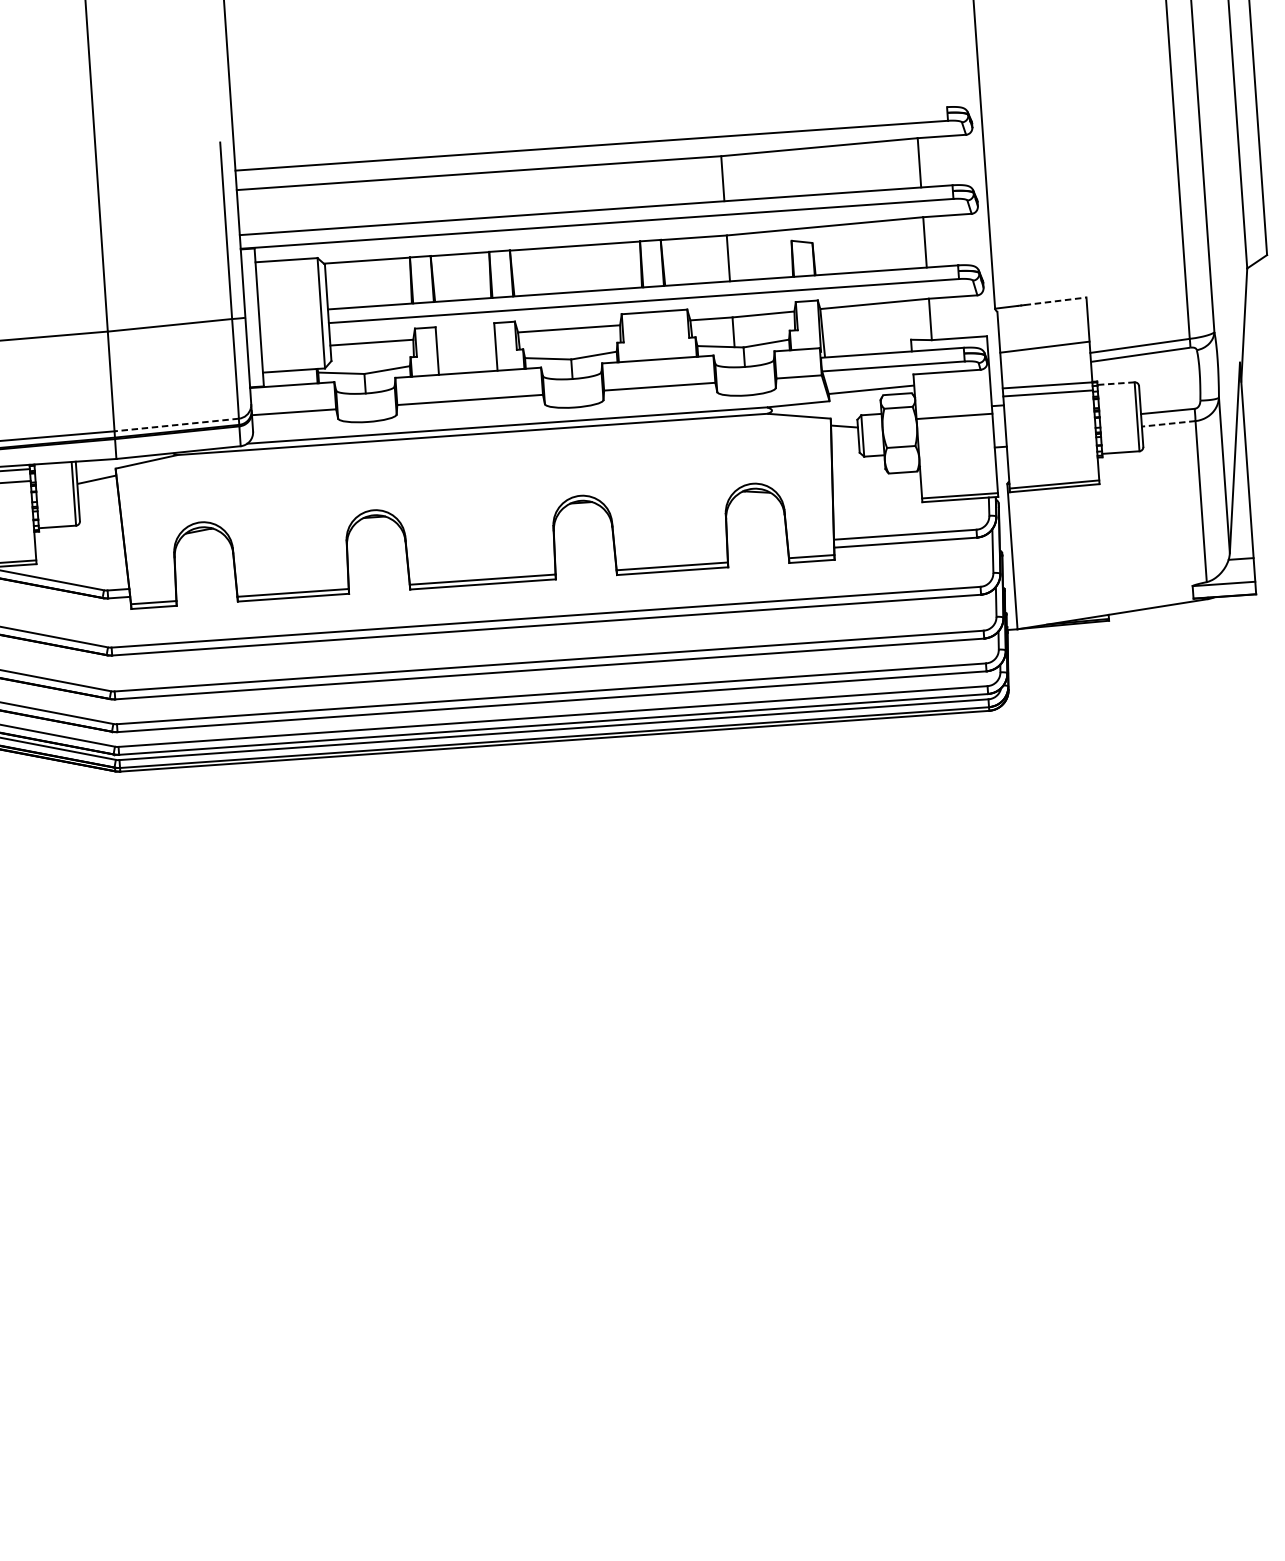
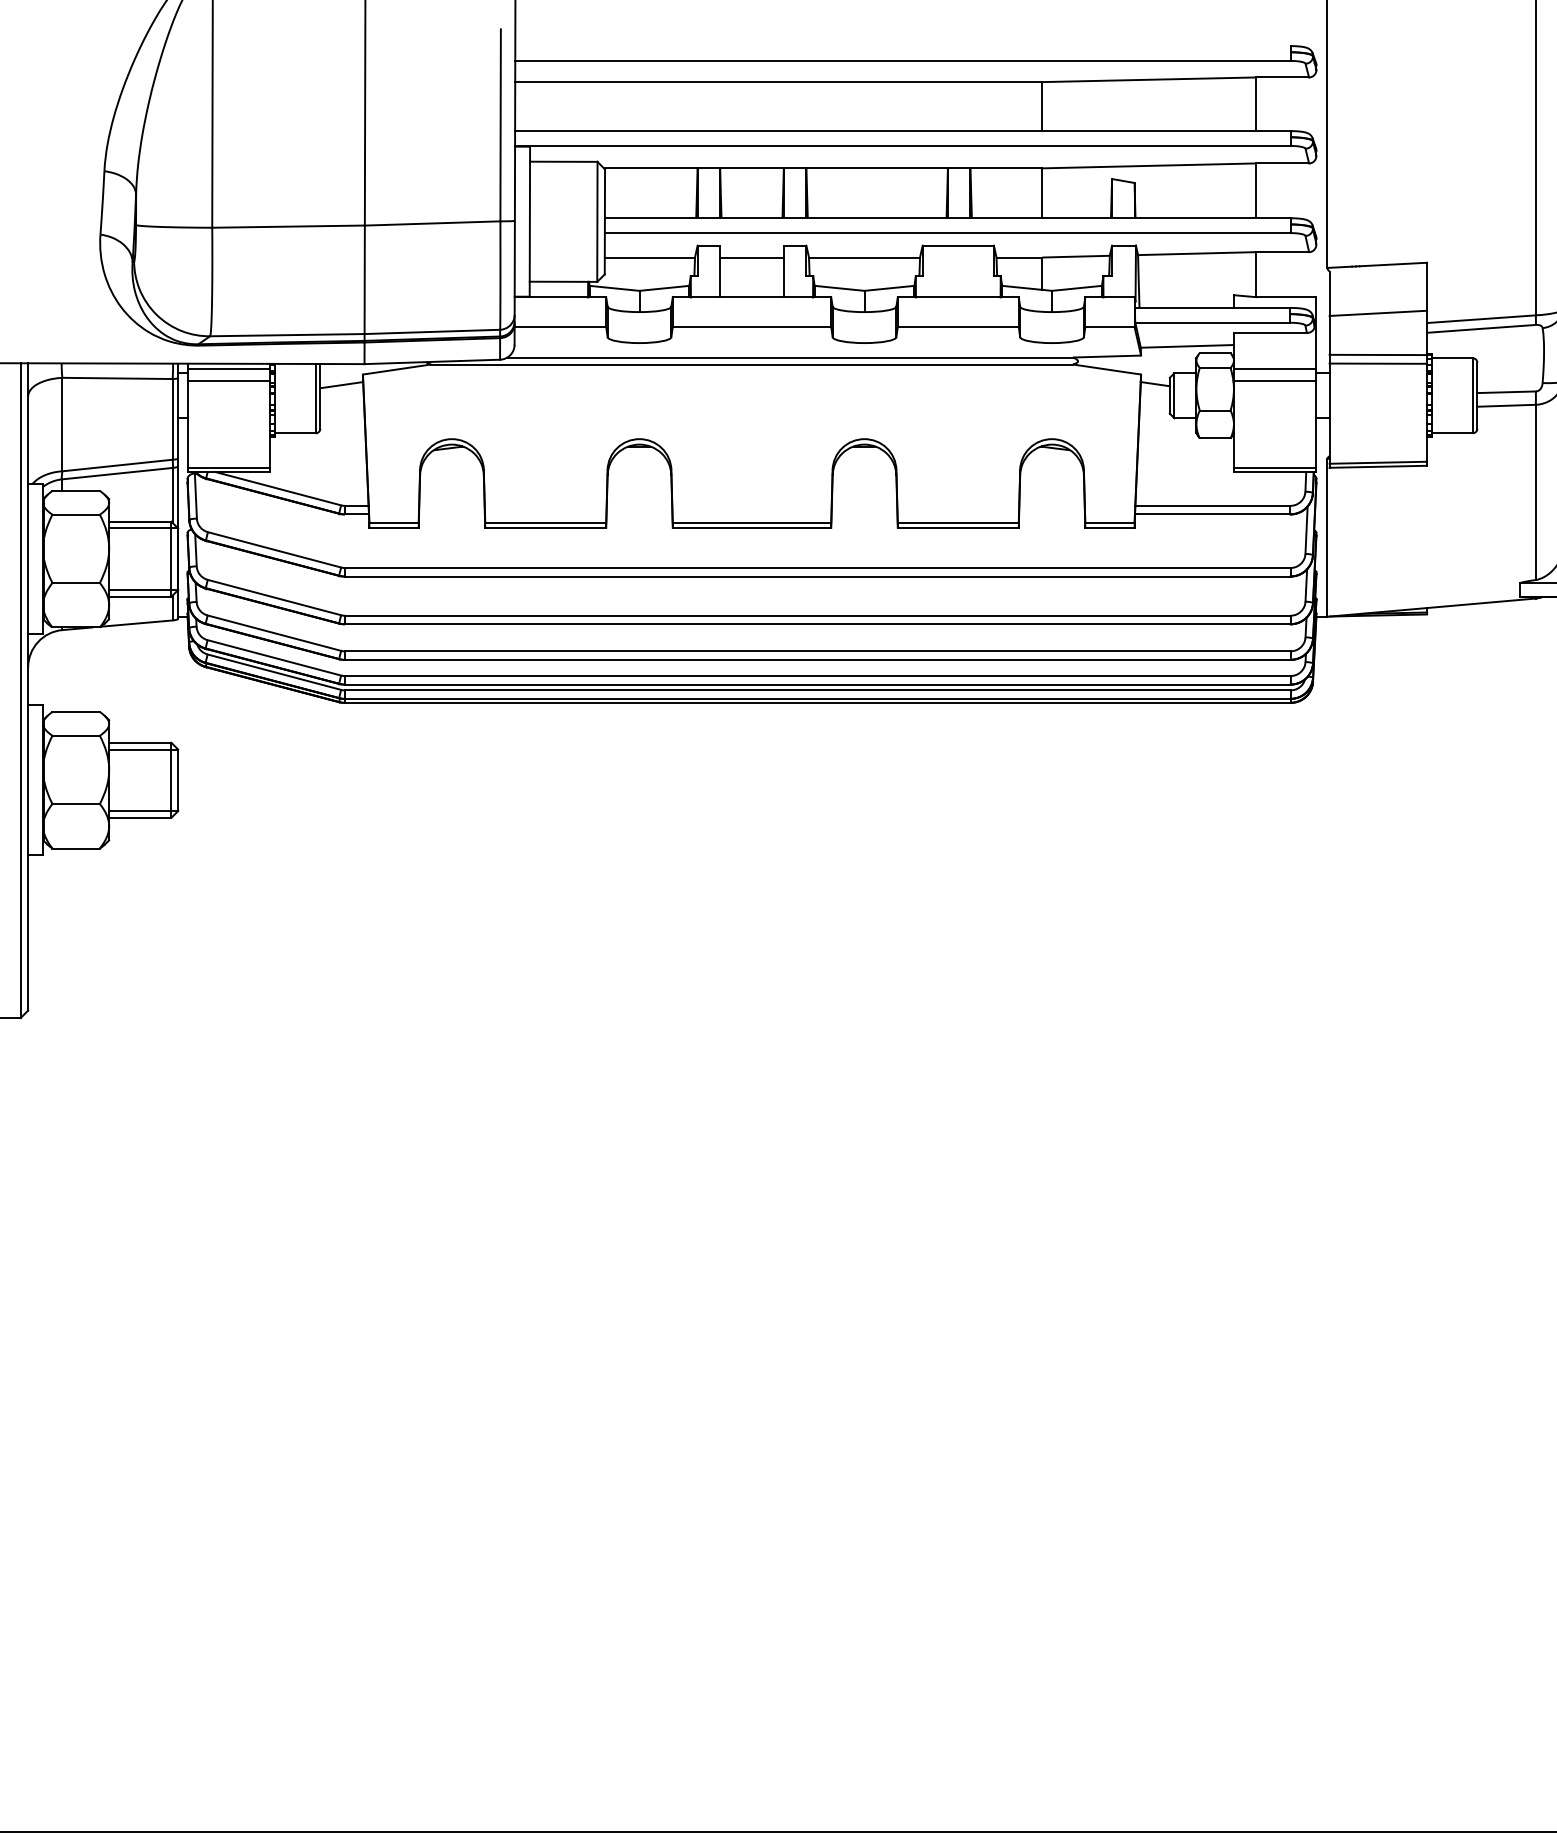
line: (1055, 301) -> (1393, 264), dashed -> solid
line: (465, 336) -> (751, 257), added
line: (1115, 383) -> (1452, 358), dashed -> solid
line: (953, 404) -> (1274, 368), added
line: (1168, 423) -> (1506, 405), dashed -> solid
line: (176, 424) -> (432, 331), dashed -> solid

